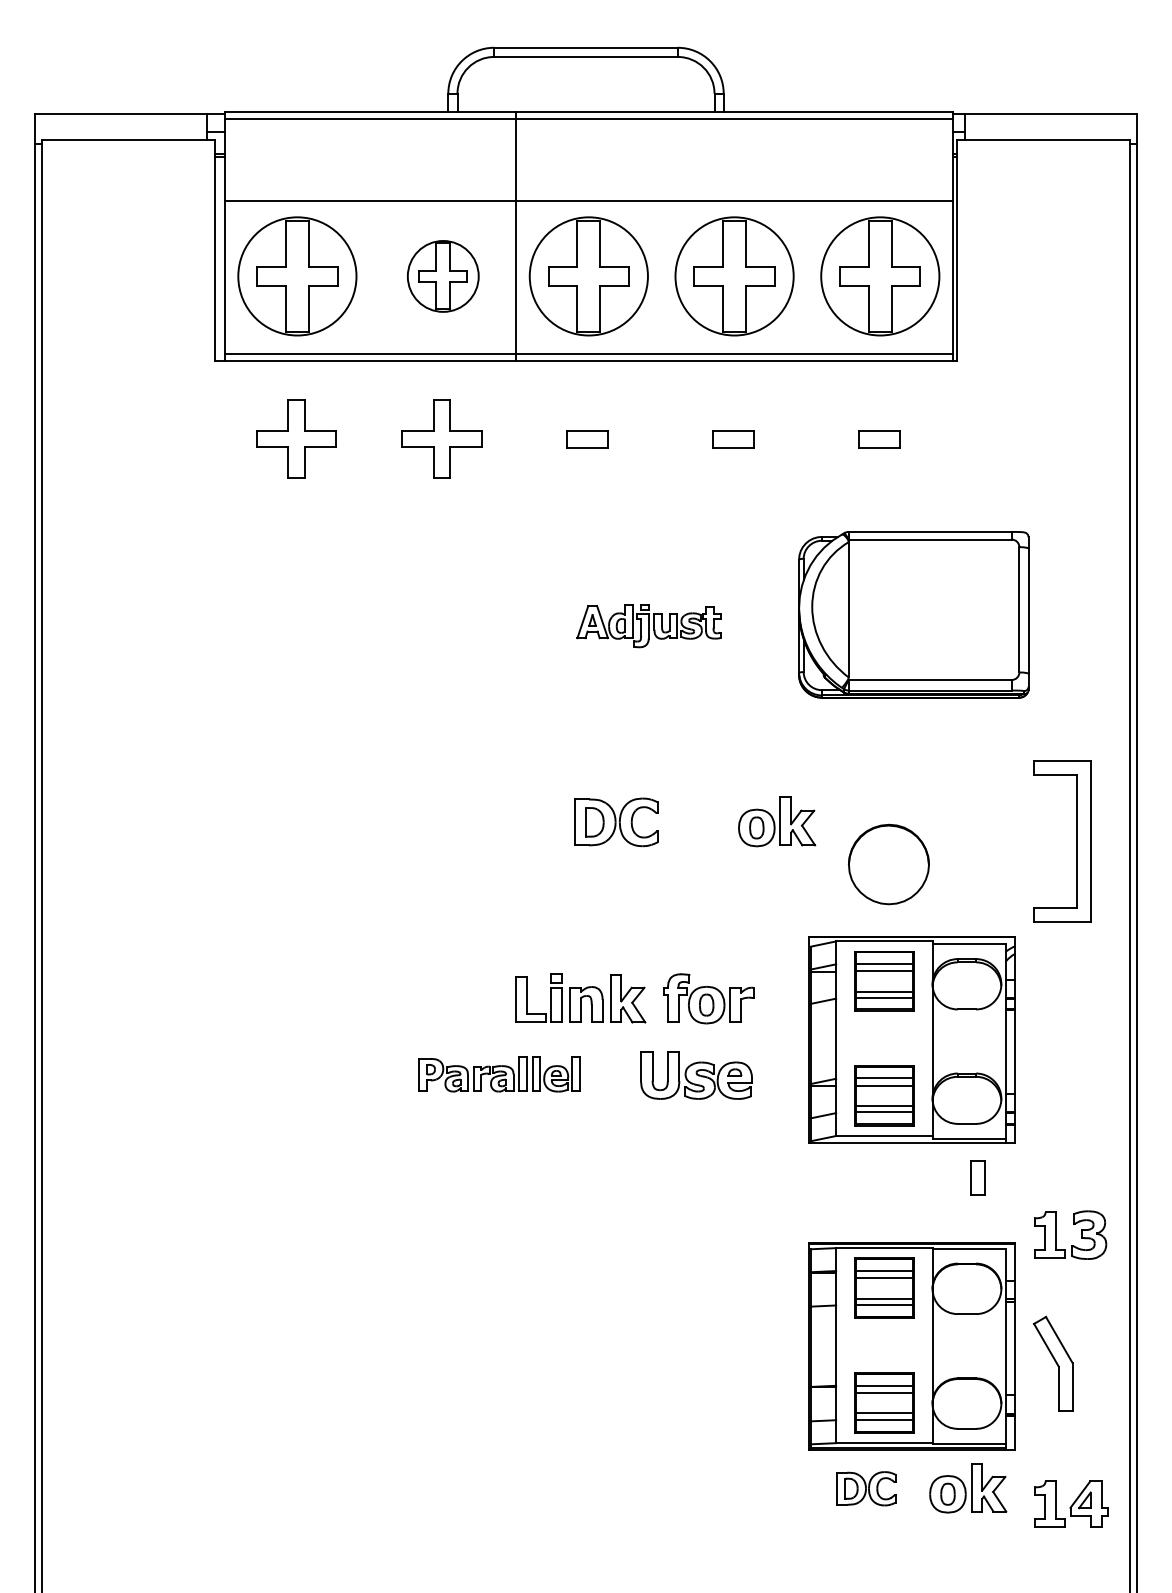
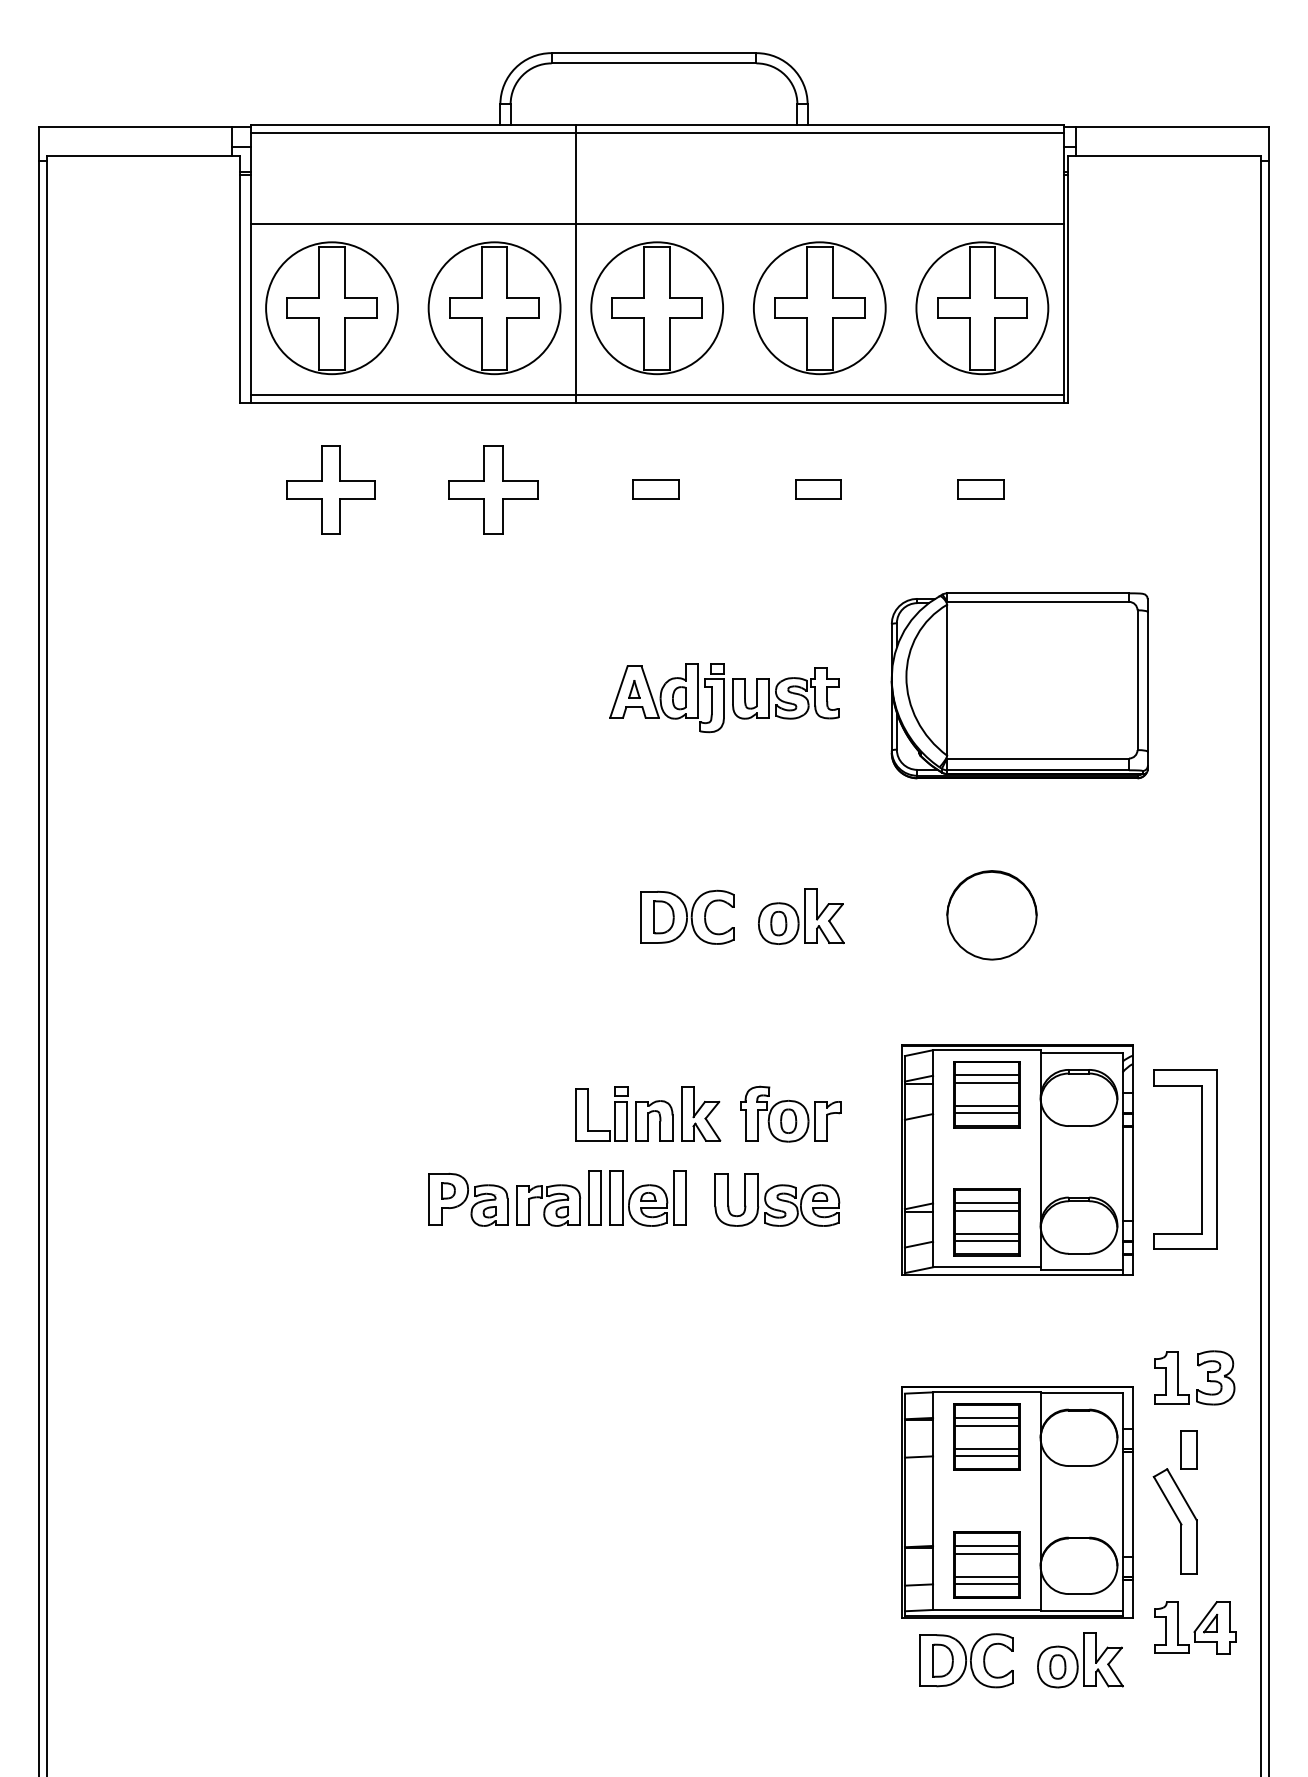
part: (443, 276) -> (495, 308), size x1.67
part: (648, 625) -> (723, 697), size x1.43
part: (777, 821) -> (801, 916), moved
part: (1076, 841) -> (1201, 1159), moved
part: (888, 864) -> (991, 915), moved
part: (498, 1074) -> (556, 1198), size x1.43
part: (977, 1177) -> (1188, 1449), moved
part: (866, 1488) -> (966, 1660), size x1.43
part: (1071, 1503) -> (1195, 1627), moved

